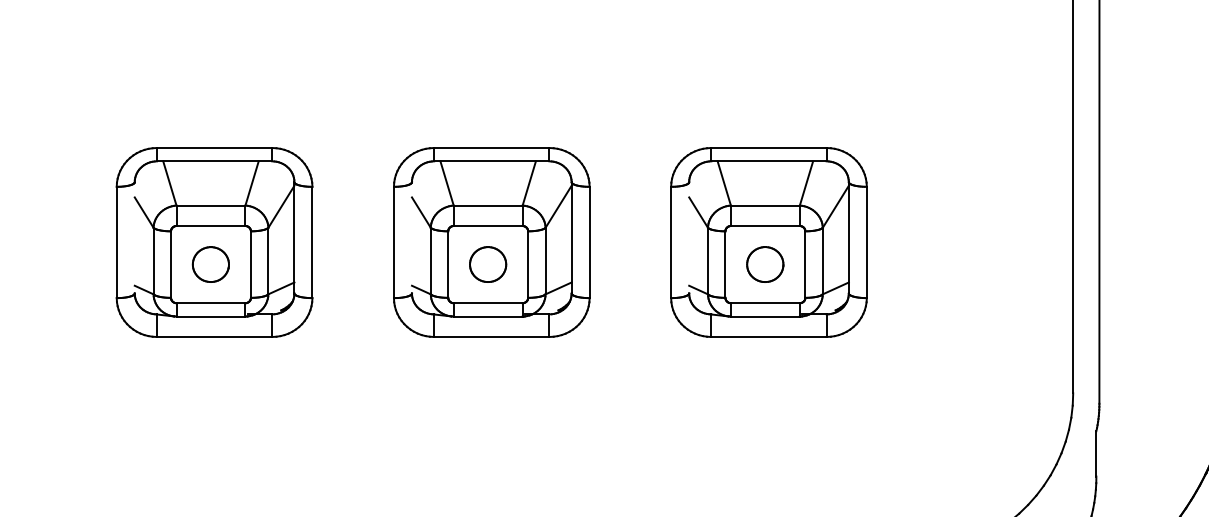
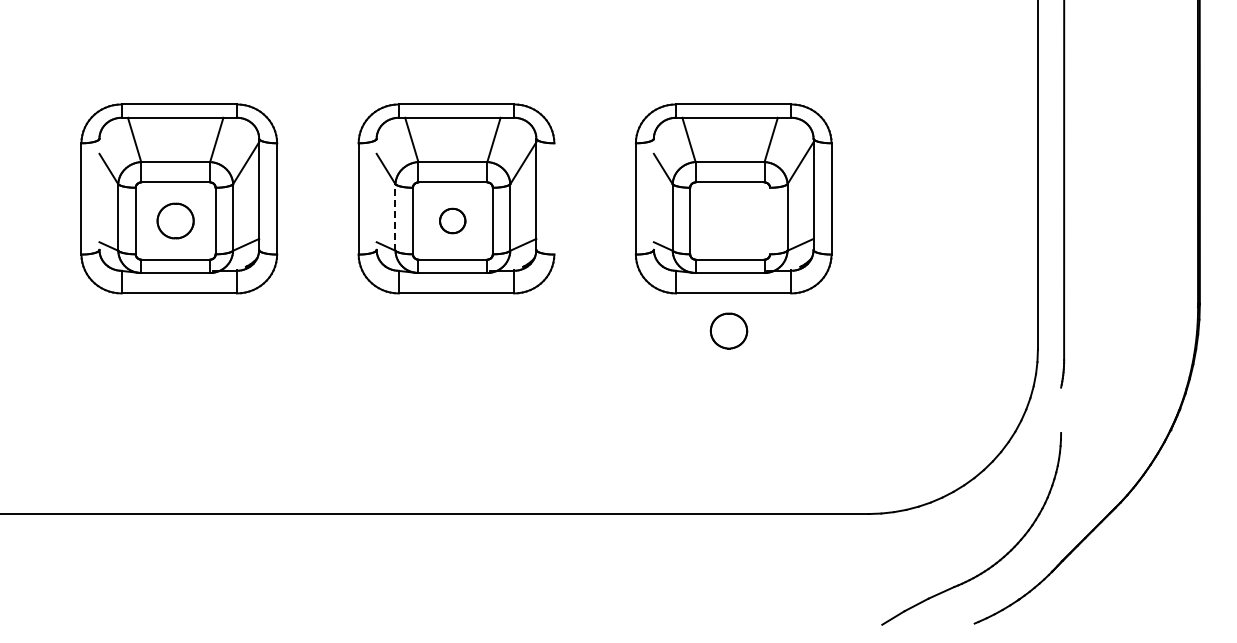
line: (589, 242) -> (554, 198), removed
line: (430, 261) -> (395, 217), solid -> dashed
part: (487, 264) -> (452, 220), size x0.7
part: (764, 264) -> (728, 330), moved
line: (805, 264) -> (770, 220), removed
line: (1096, 454) -> (1061, 410), removed

